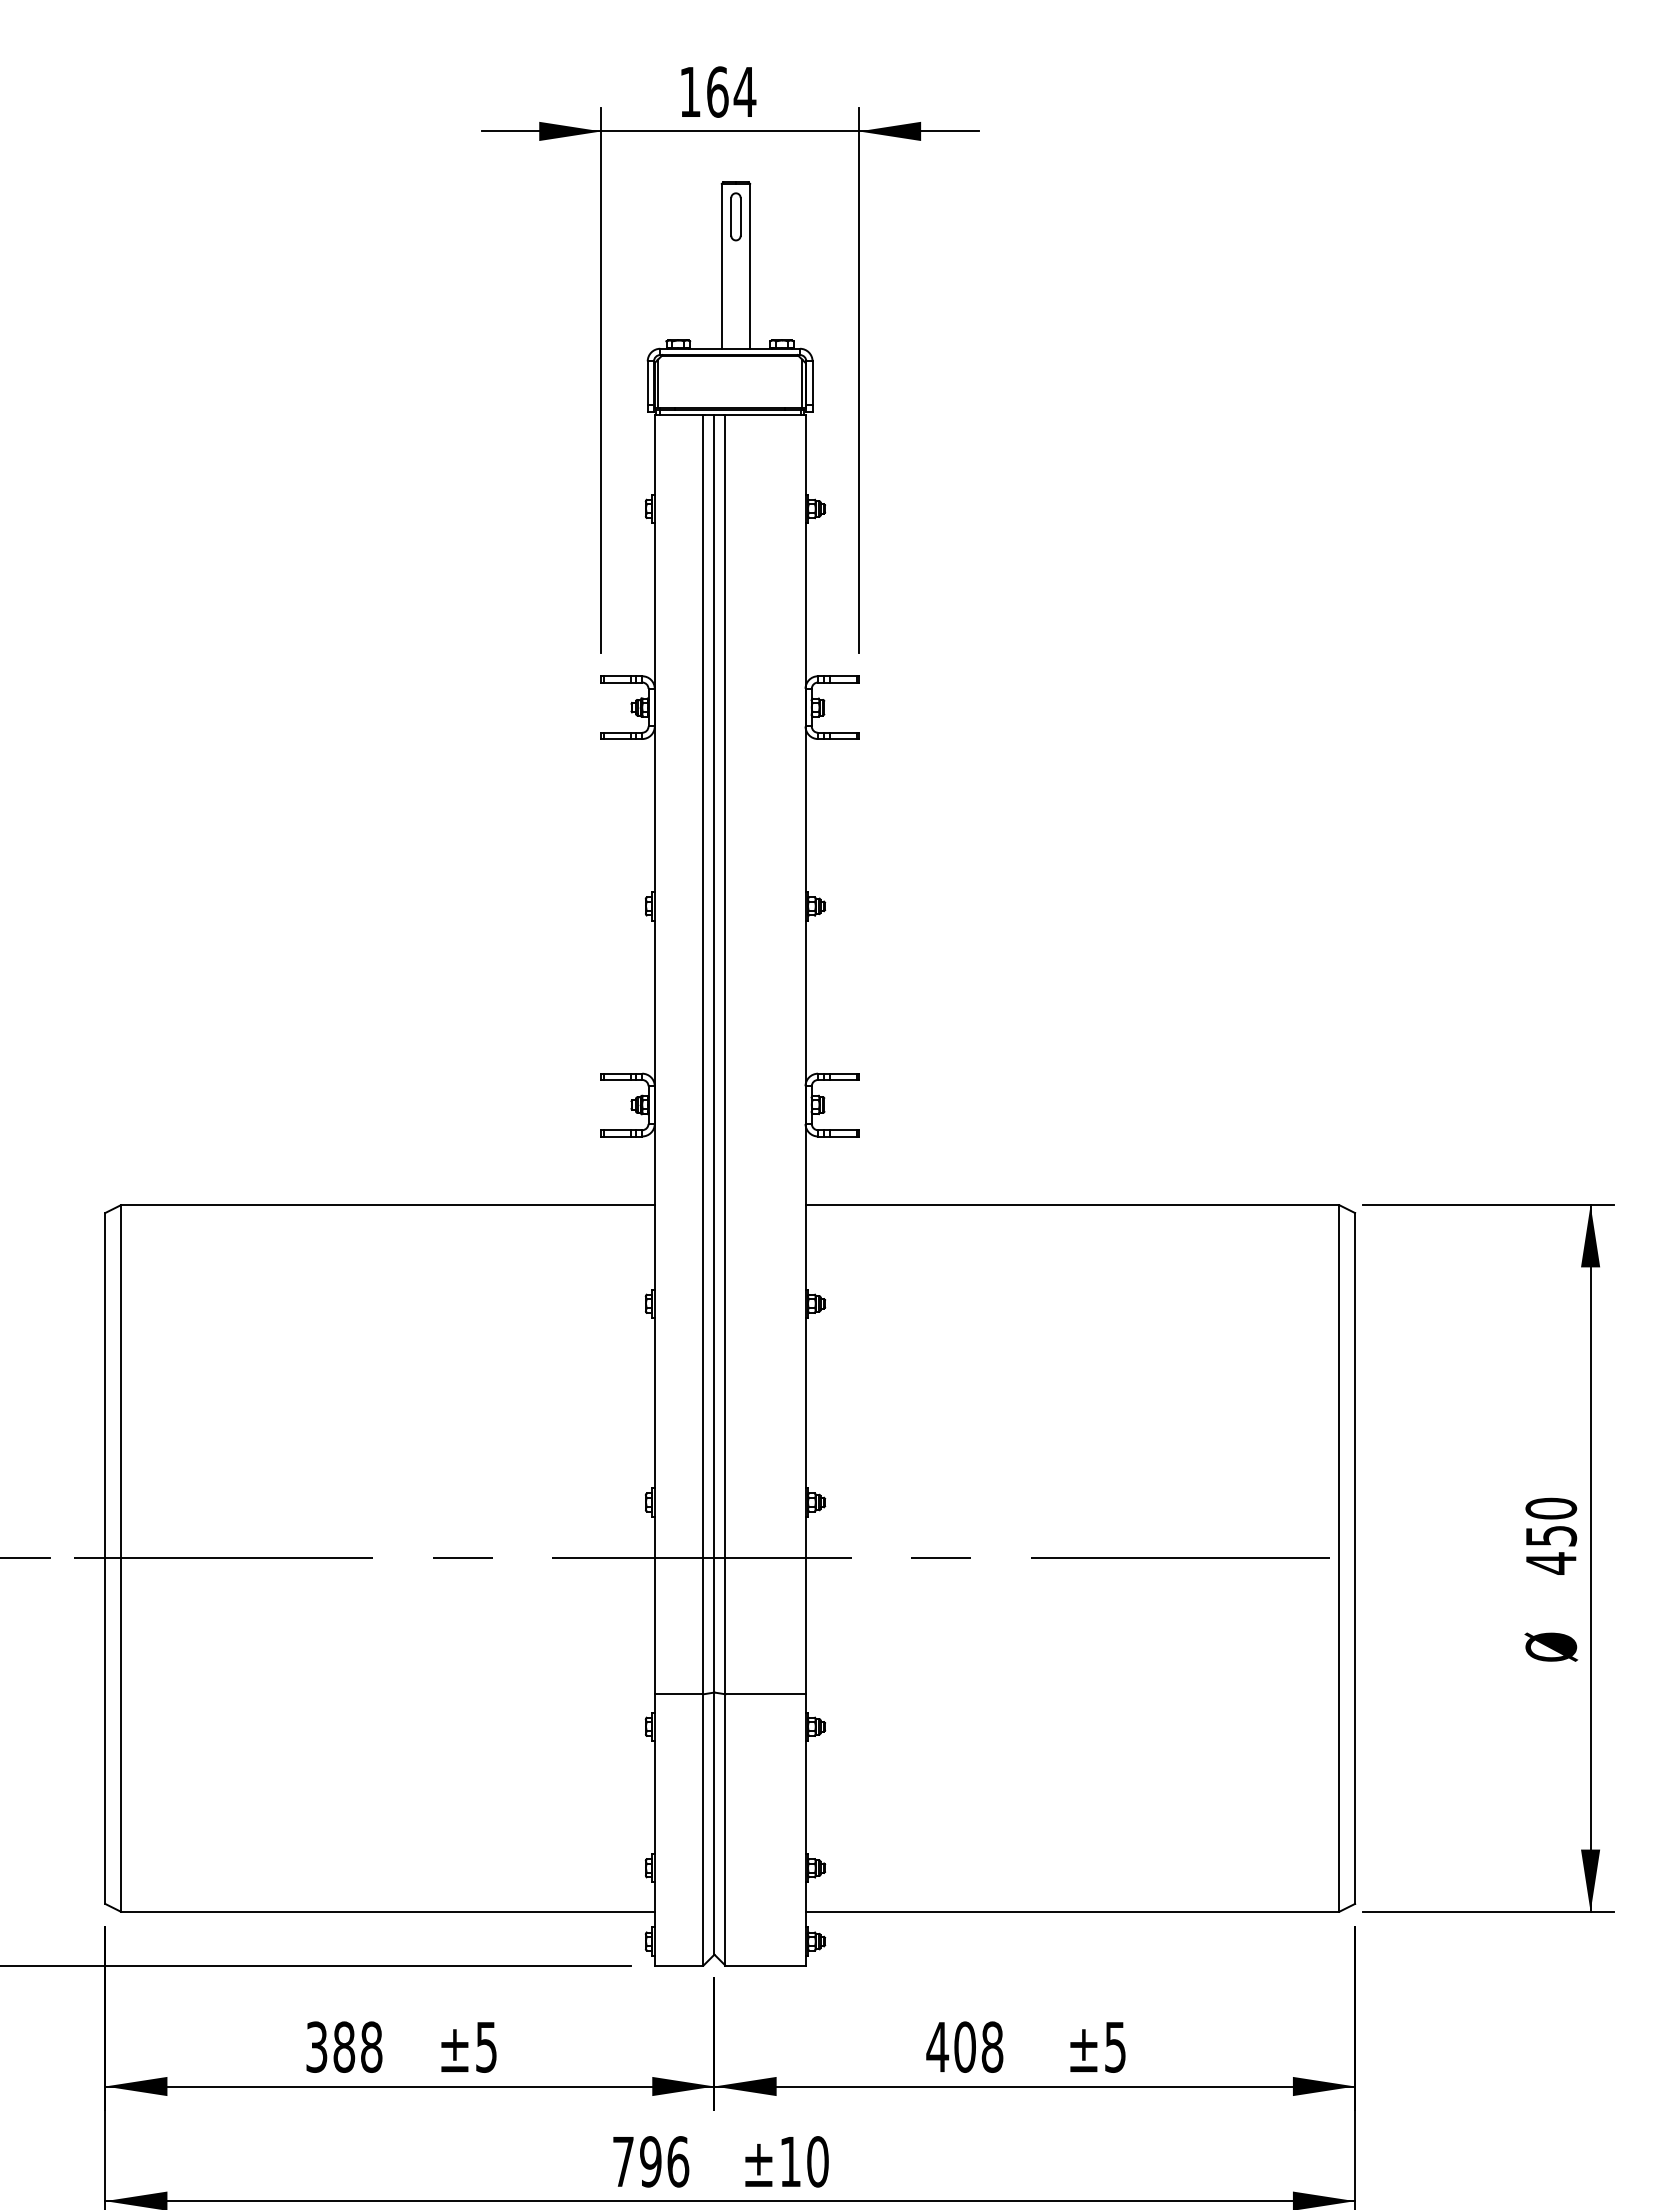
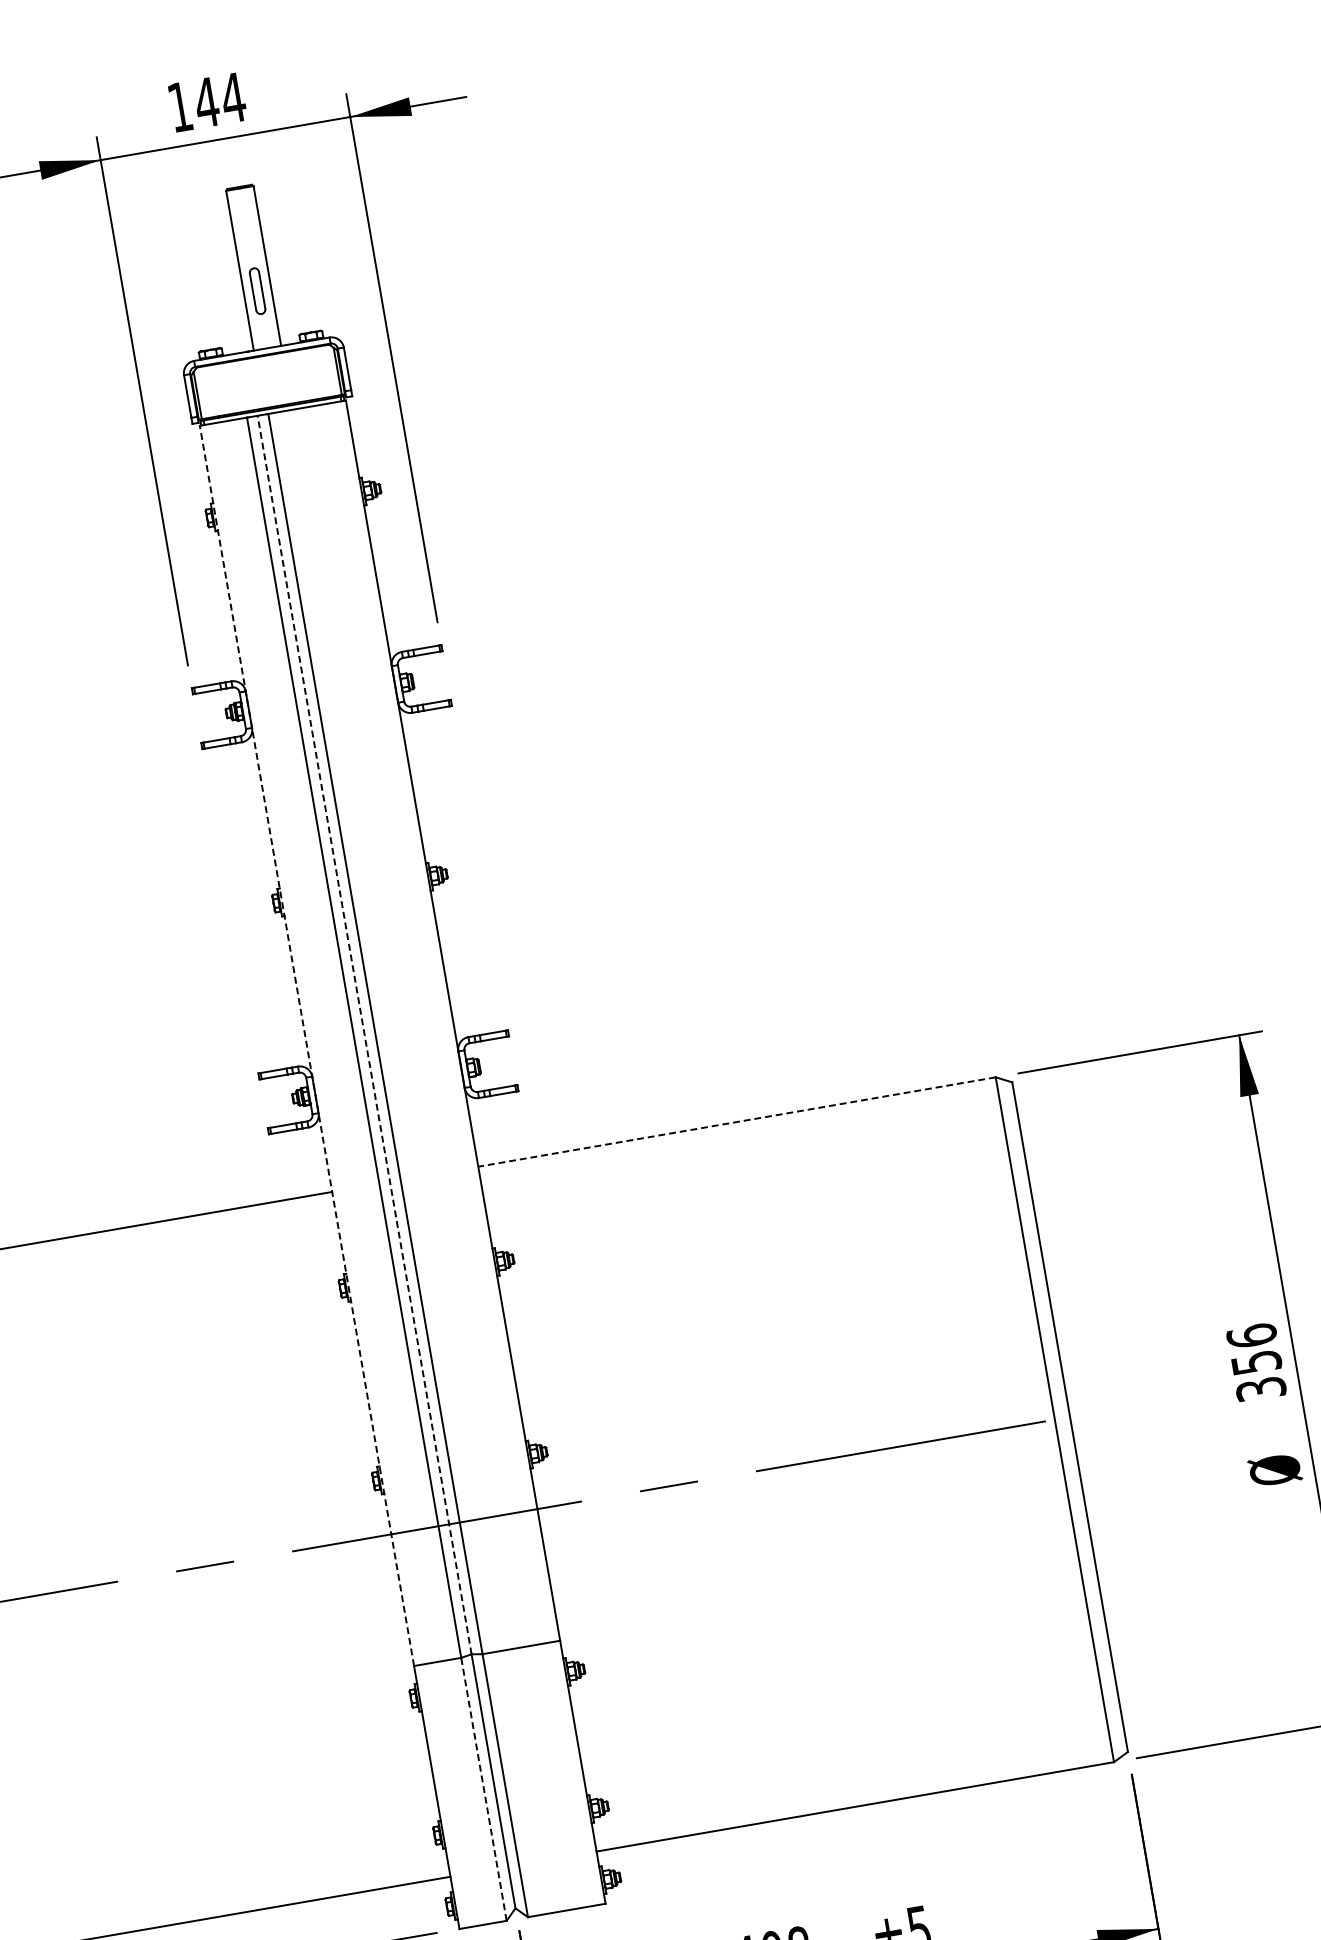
text: (717, 91) -> (206, 102), 164 -> 144
part: (735, 216) -> (257, 290), moved
line: (714, 1053) -> (364, 1034), solid -> dashed
line: (654, 1054) -> (306, 1045), solid -> dashed
line: (1072, 1205) -> (737, 1122), solid -> dashed
text: (1551, 1535) -> (1256, 1361), 450 -> 356
line: (703, 1829) -> (483, 1788), solid -> dashed

